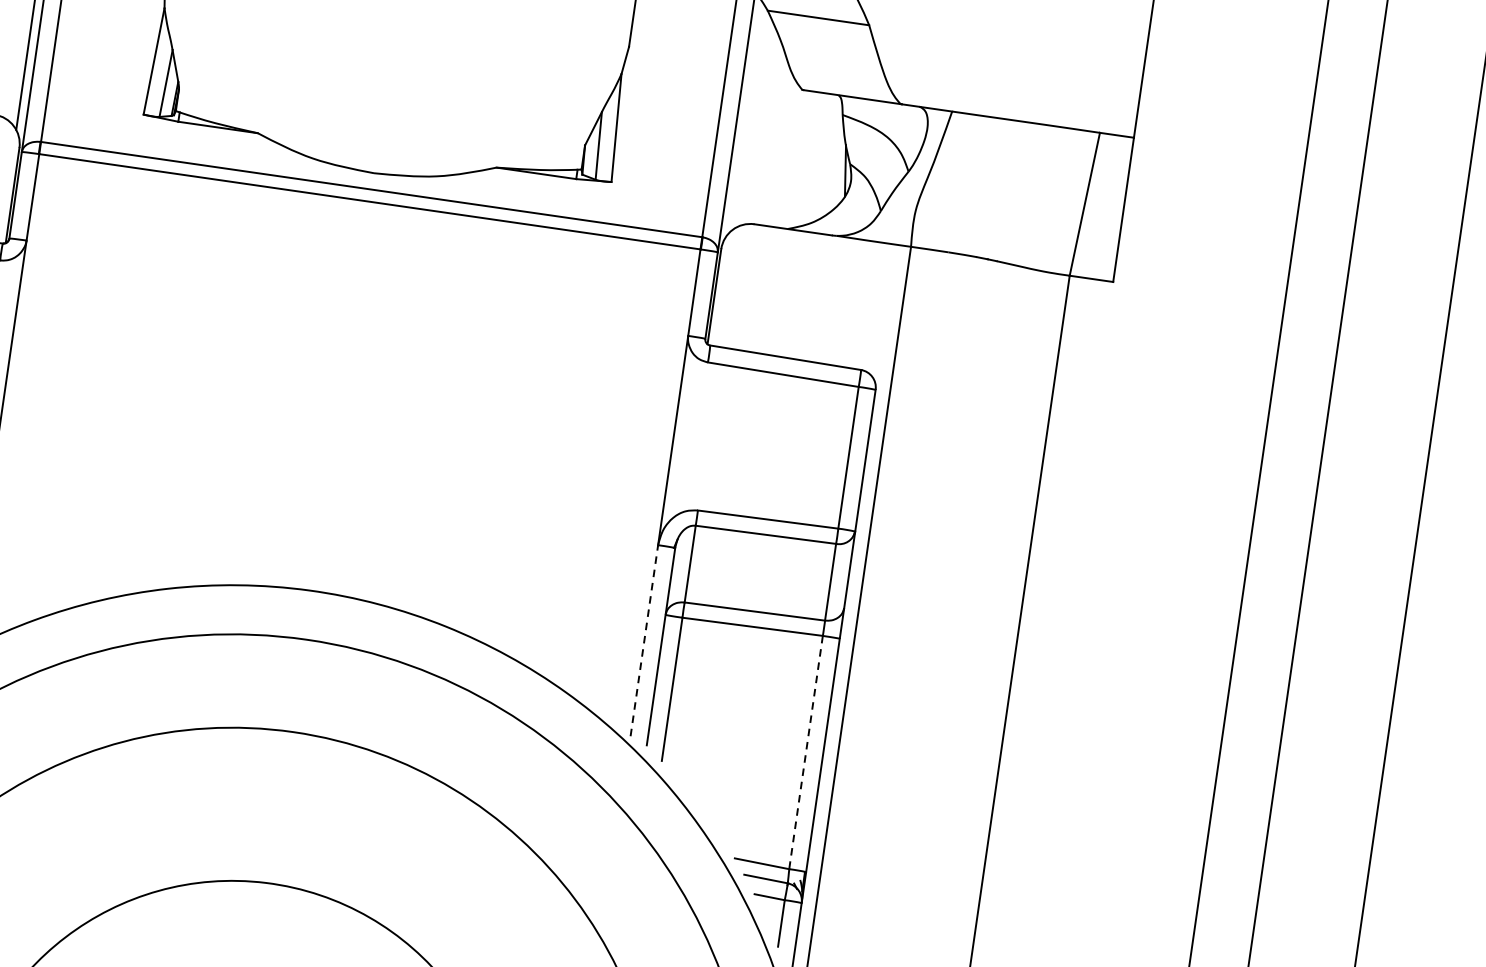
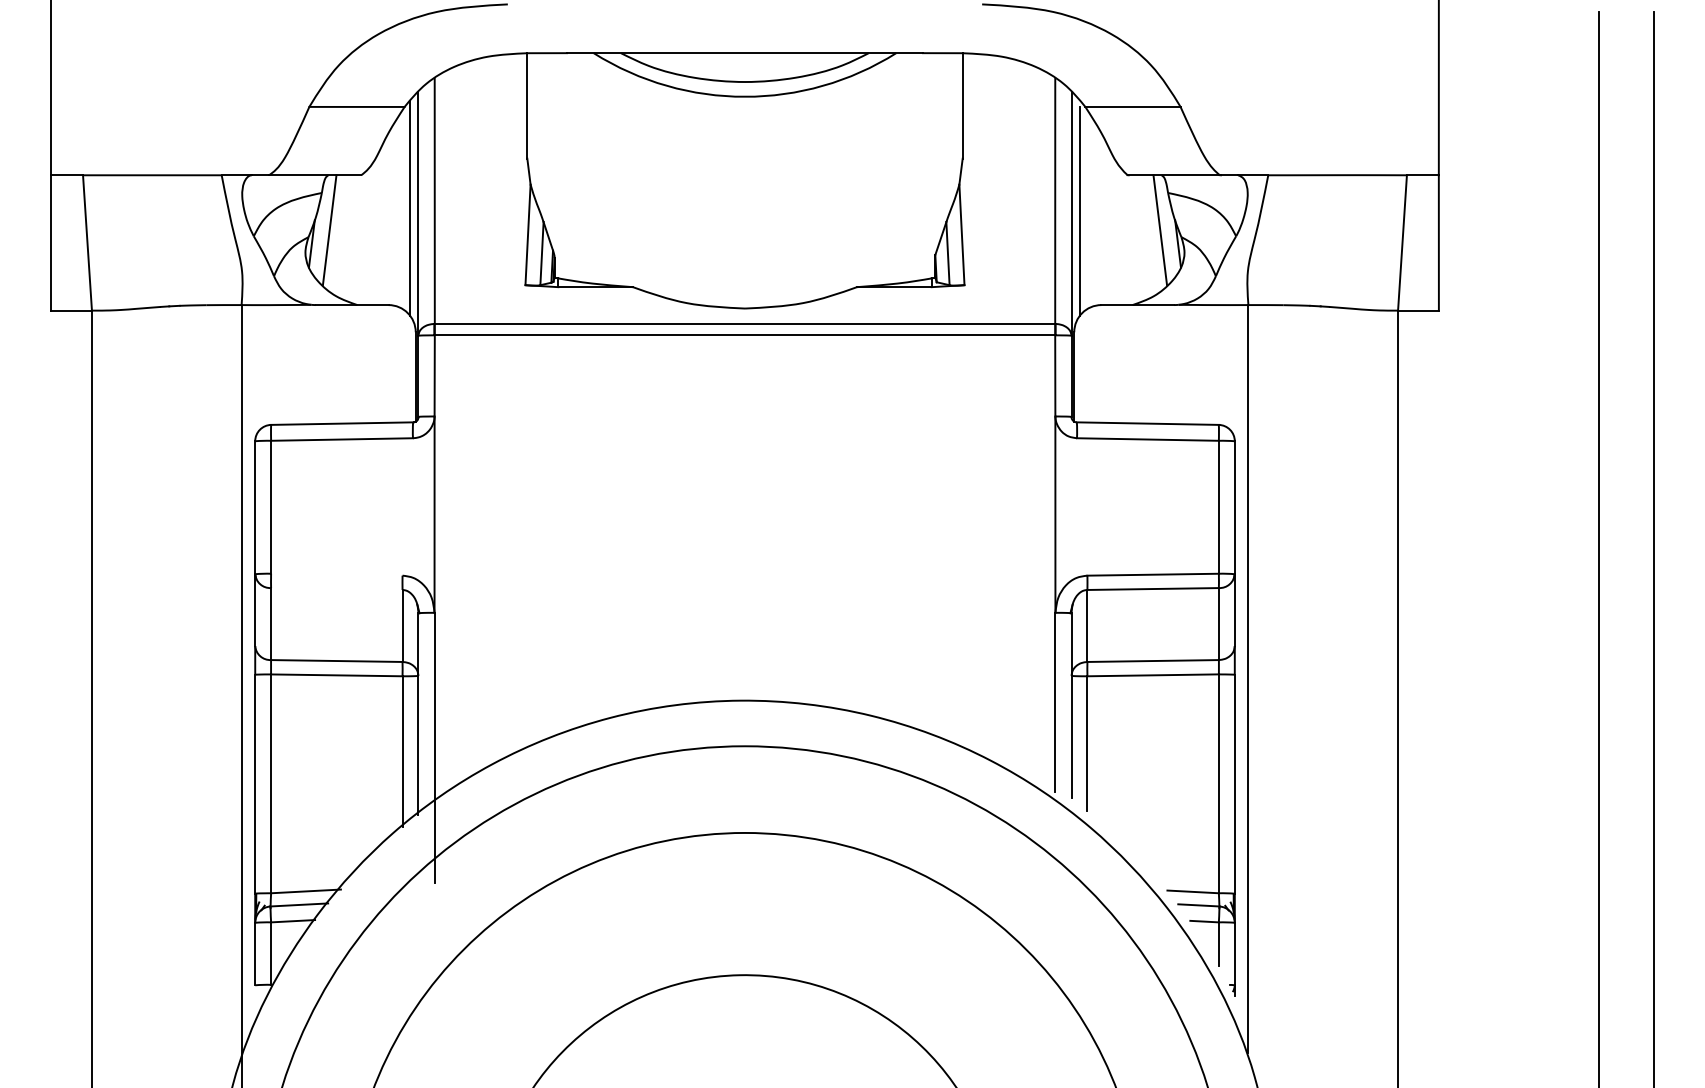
line: (745, 121) -> (1079, 211), added
line: (828, 153) -> (1160, 230), added
line: (644, 640) -> (1055, 702), dashed -> solid
line: (805, 753) -> (1218, 784), dashed -> solid

